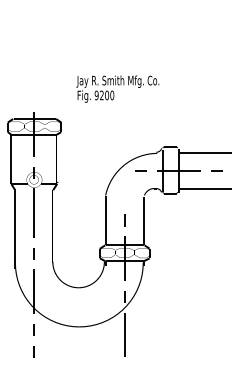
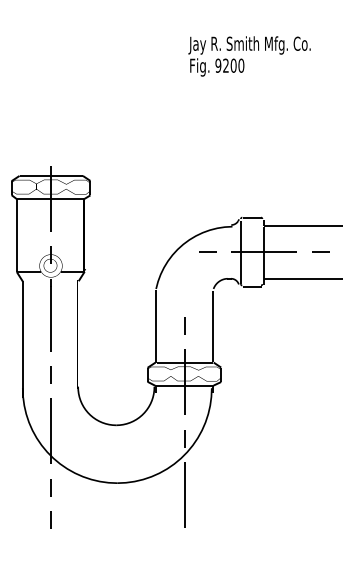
text: (117, 88) -> (249, 55), moved

